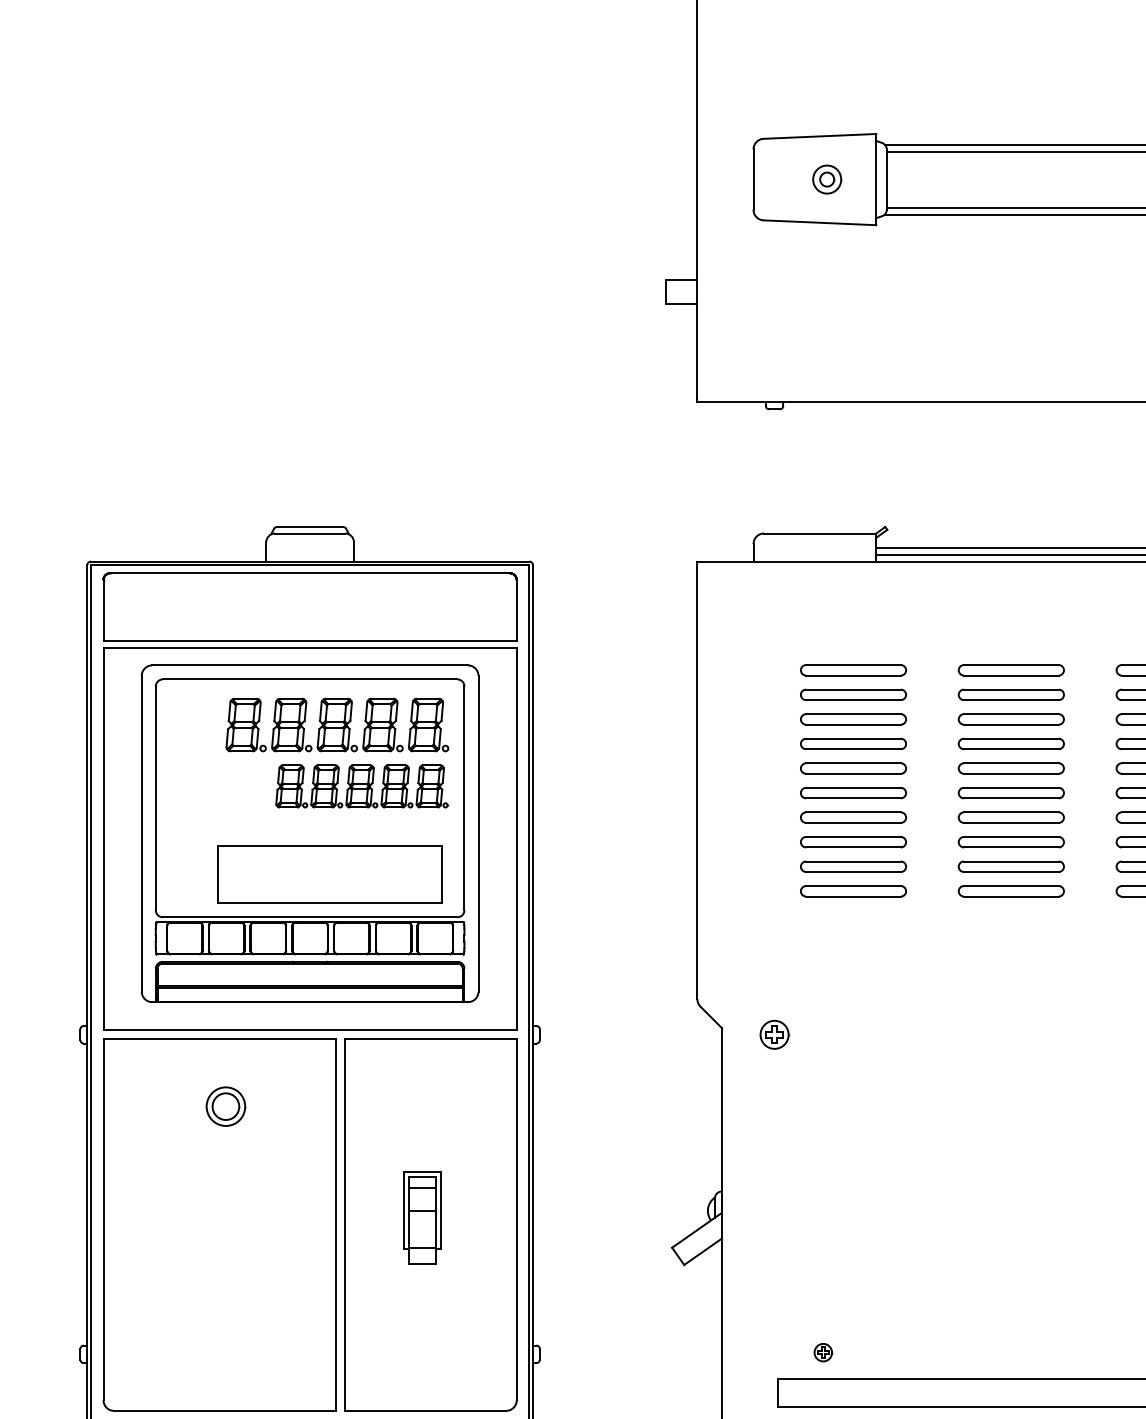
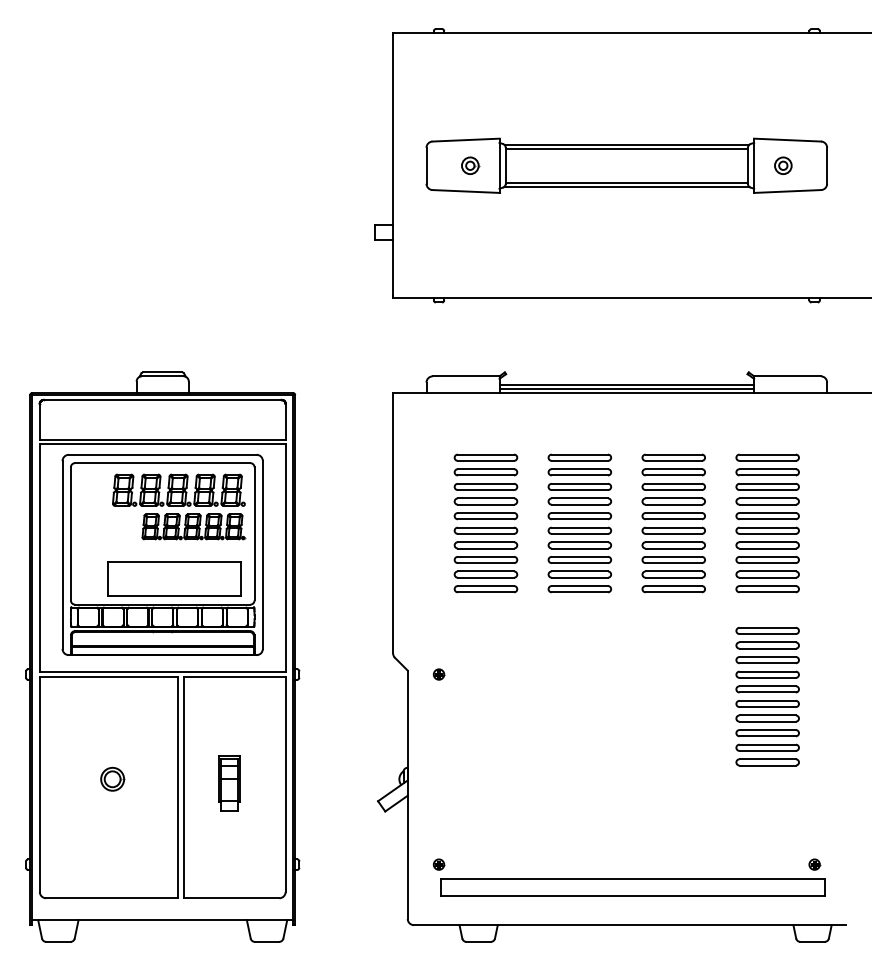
part: (773, 1034) -> (438, 674), size x0.62
part: (225, 1105) -> (112, 778), moved
part: (822, 1352) -> (438, 864), moved

